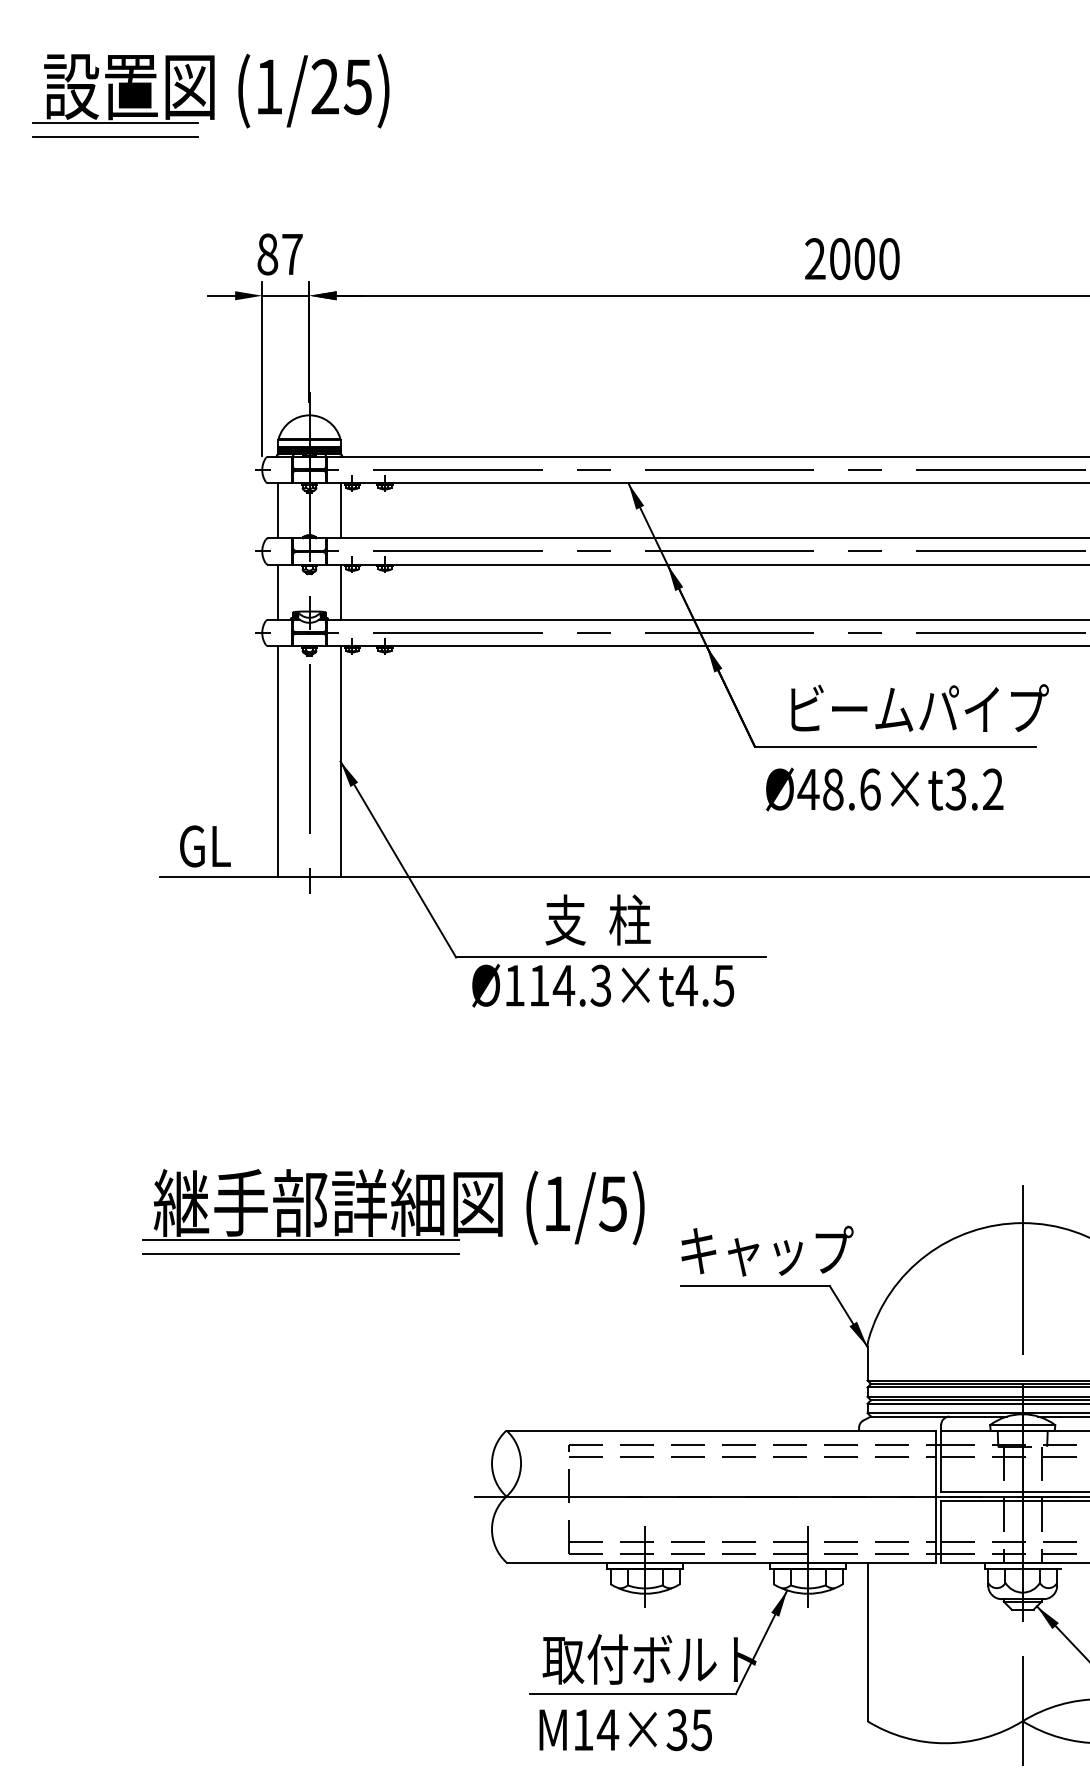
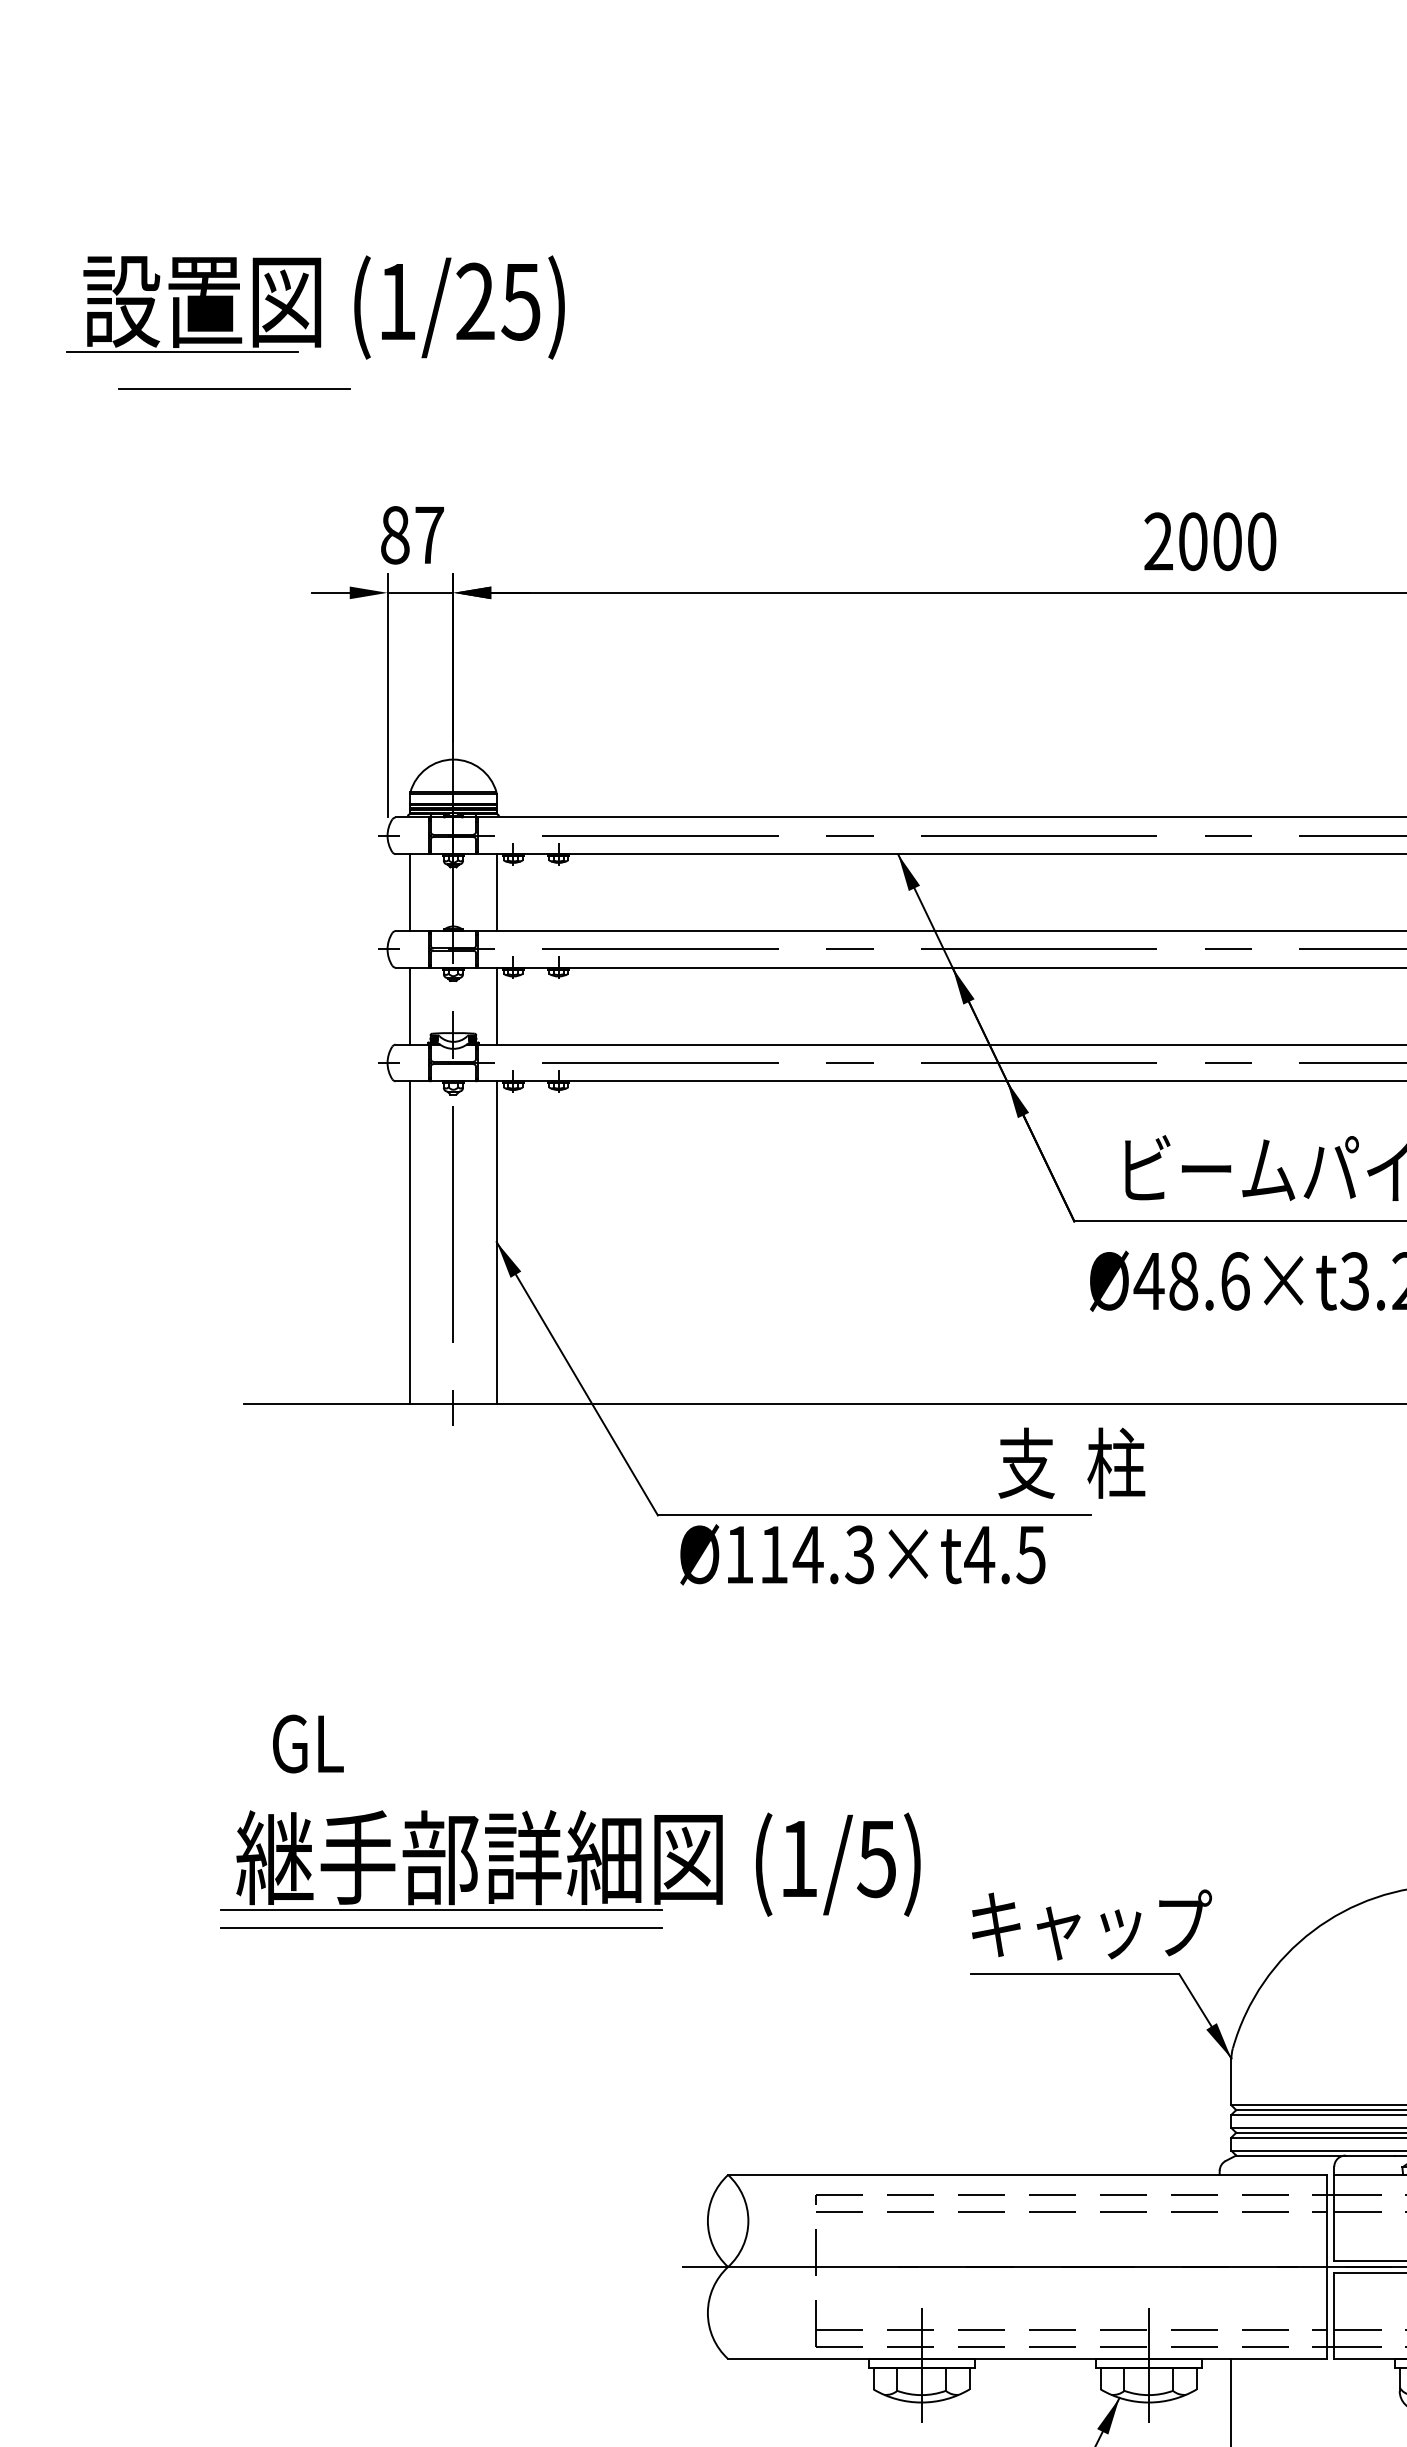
line: (115, 136) -> (234, 388), moved
text: (205, 846) -> (308, 1744), moved
text: (597, 919) -> (1071, 1462), moved

